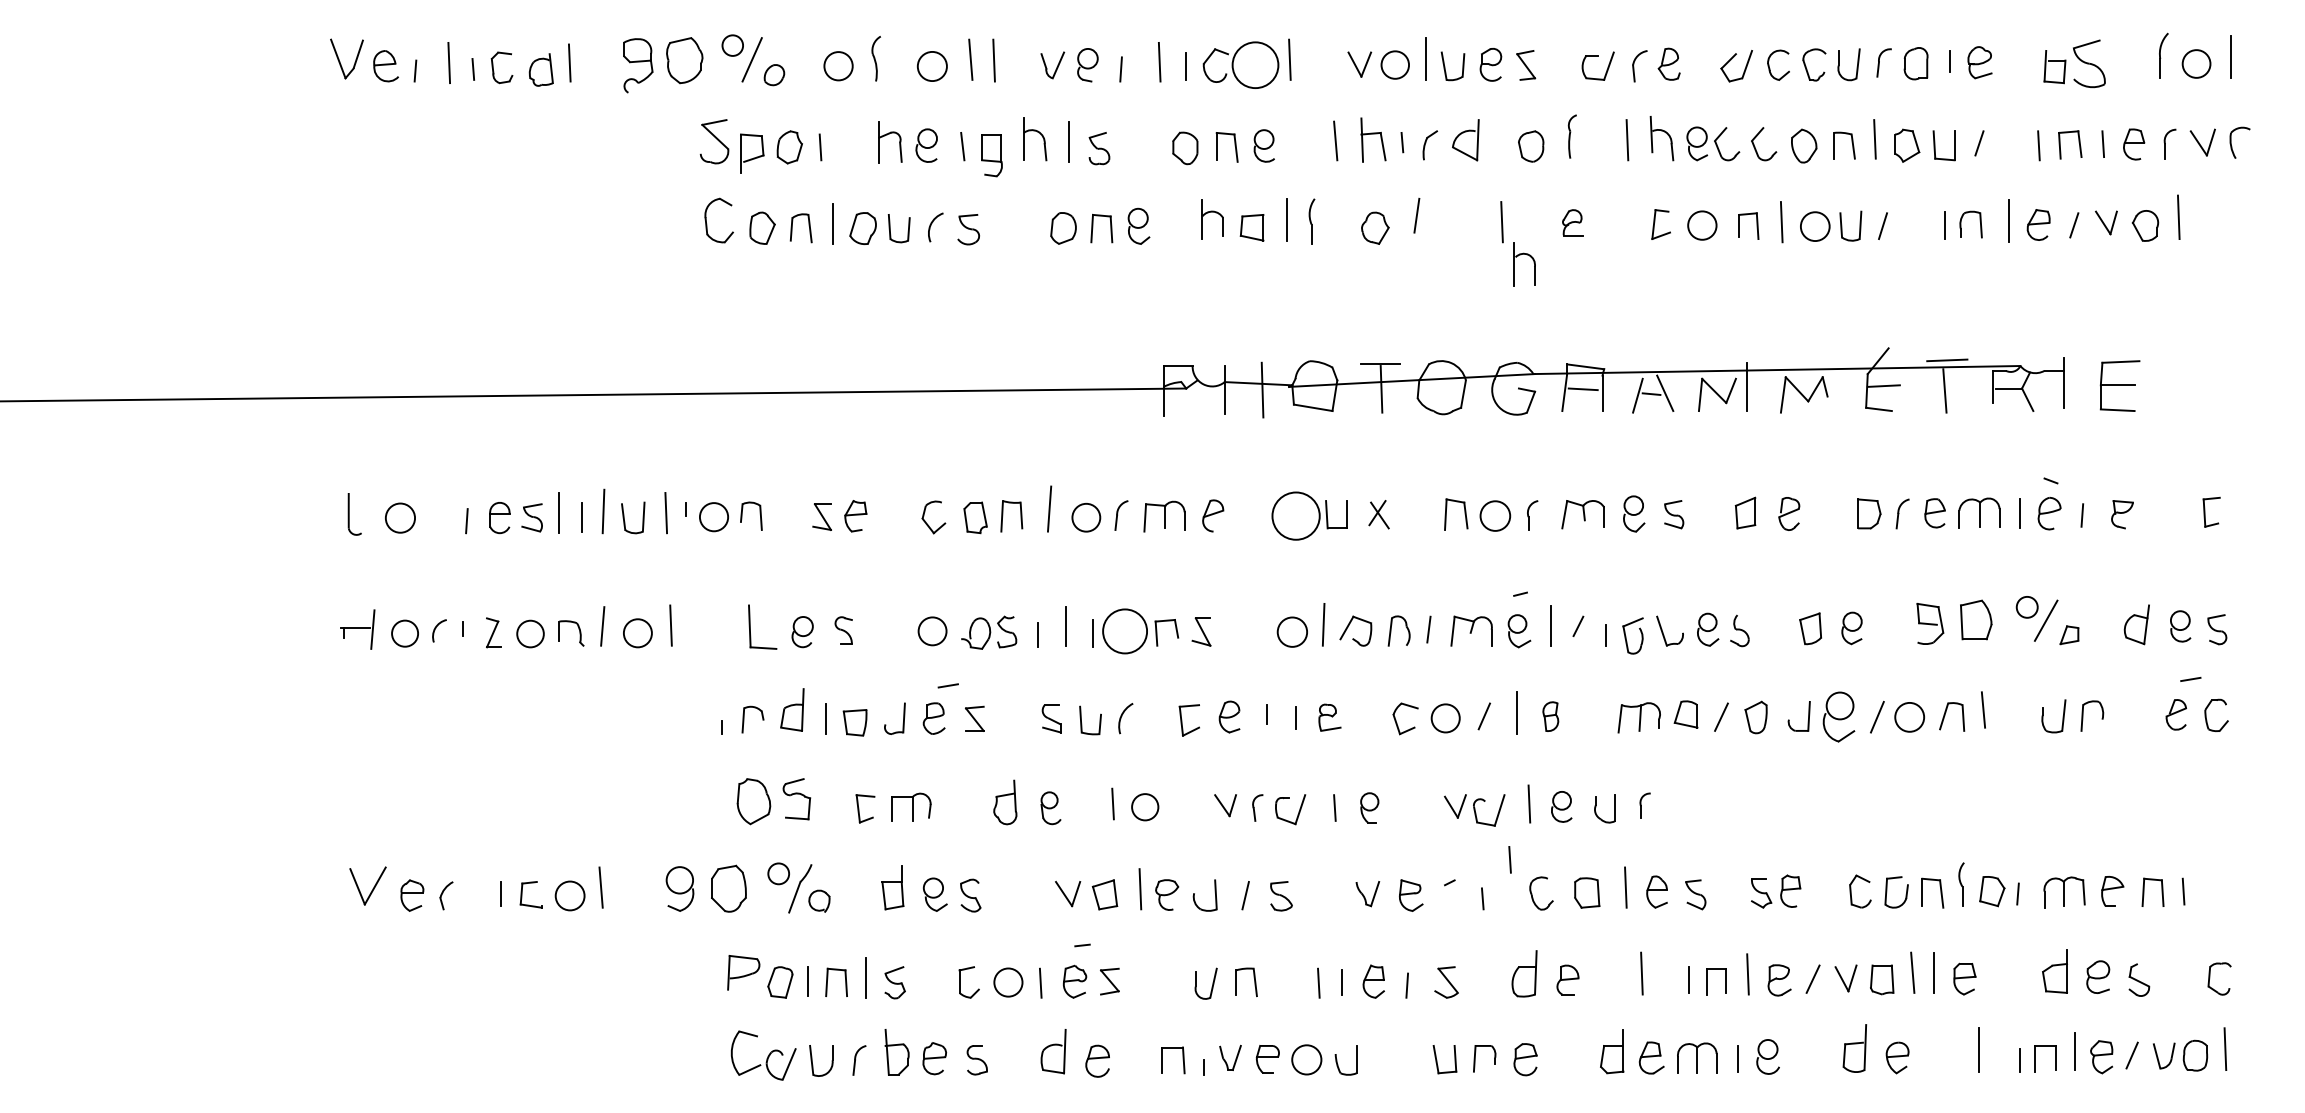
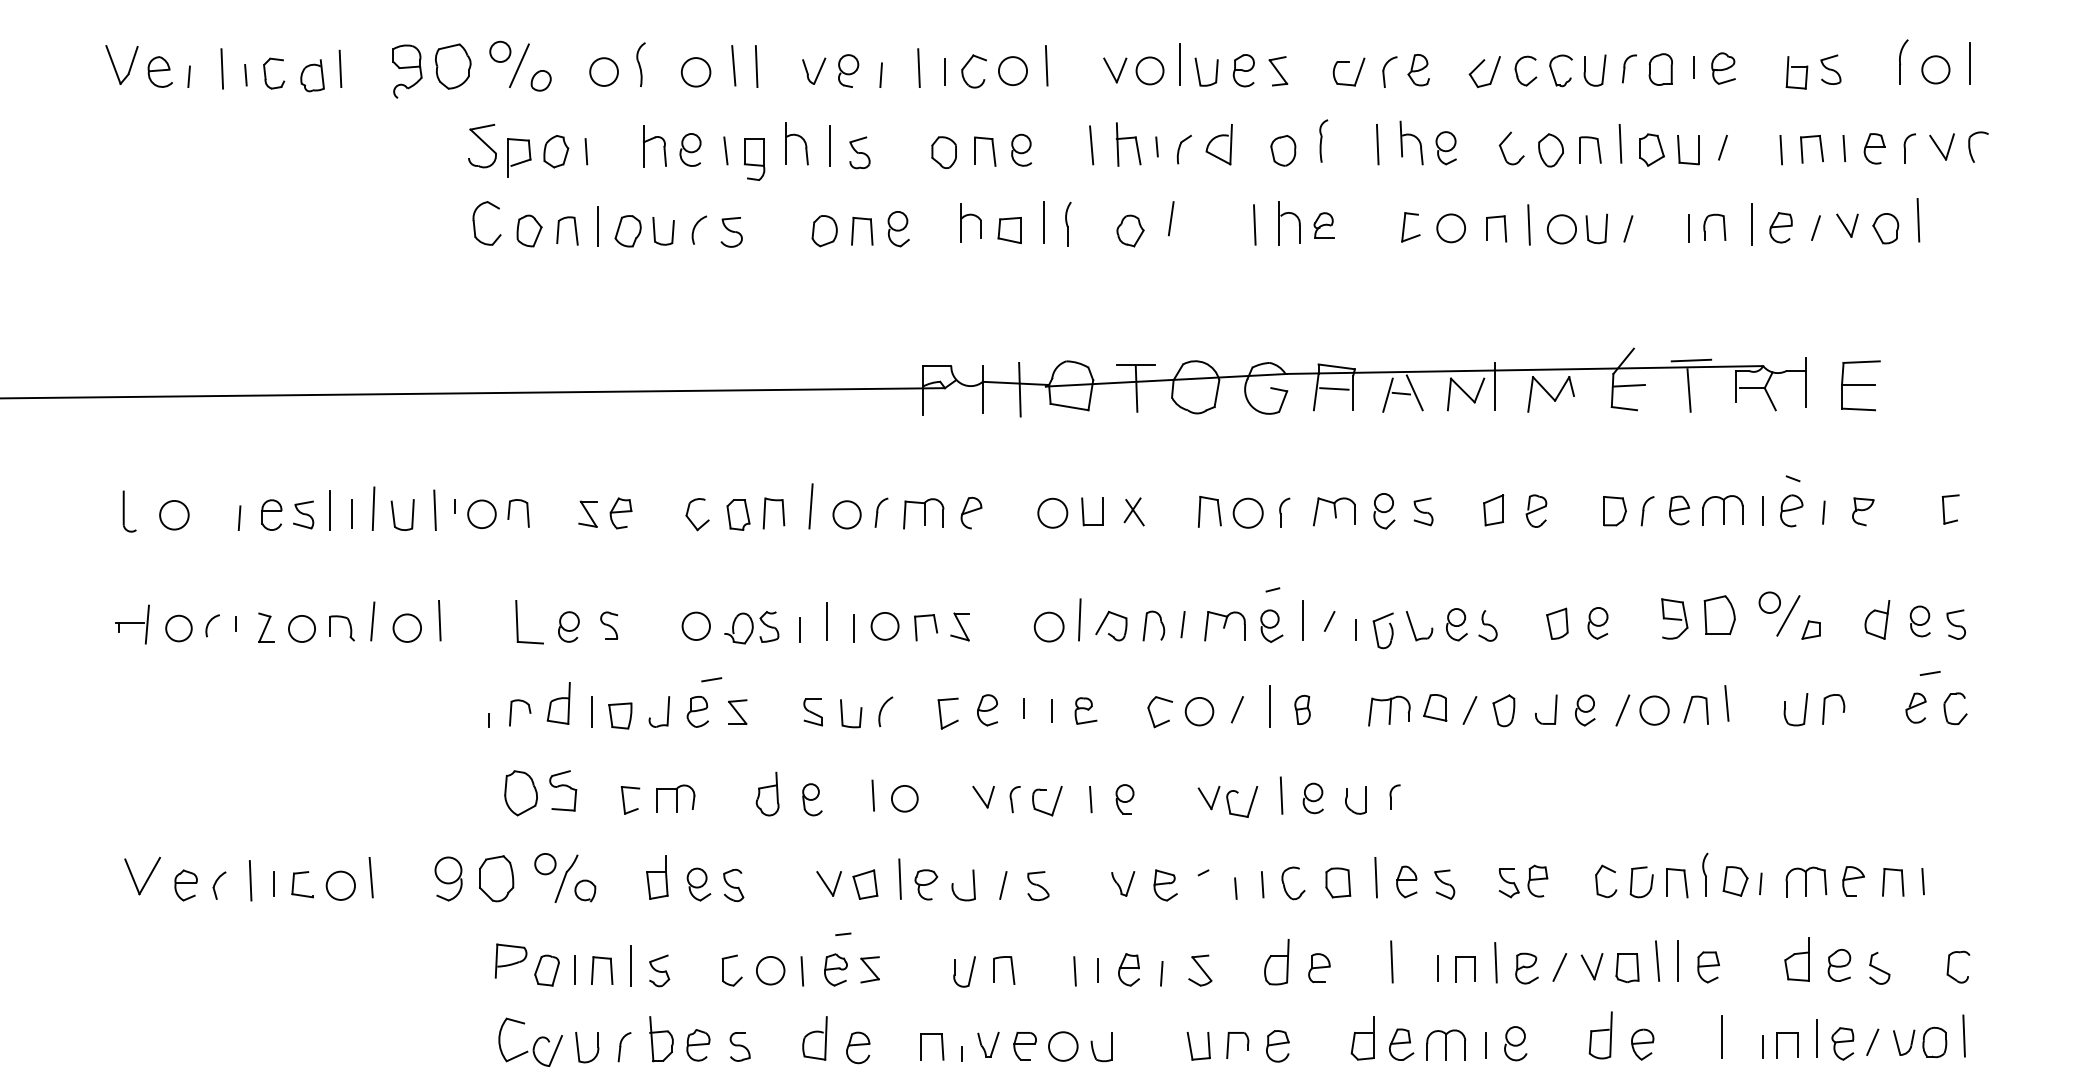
part: (2089, 63) -> (1830, 69), size x0.62
circle: (1255, 64) -> (1012, 70), size x0.62
part: (1718, 146) -> (1467, 150), removed
part: (1533, 263) -> (1298, 222), moved
circle: (1295, 515) -> (1052, 512), size x0.62
circle: (1124, 631) -> (884, 626), size x0.62
part: (1838, 717) -> (1584, 710), size x0.62
line: (1509, 859) -> (1262, 884), moved
line: (477, 890) -> (249, 880), added

